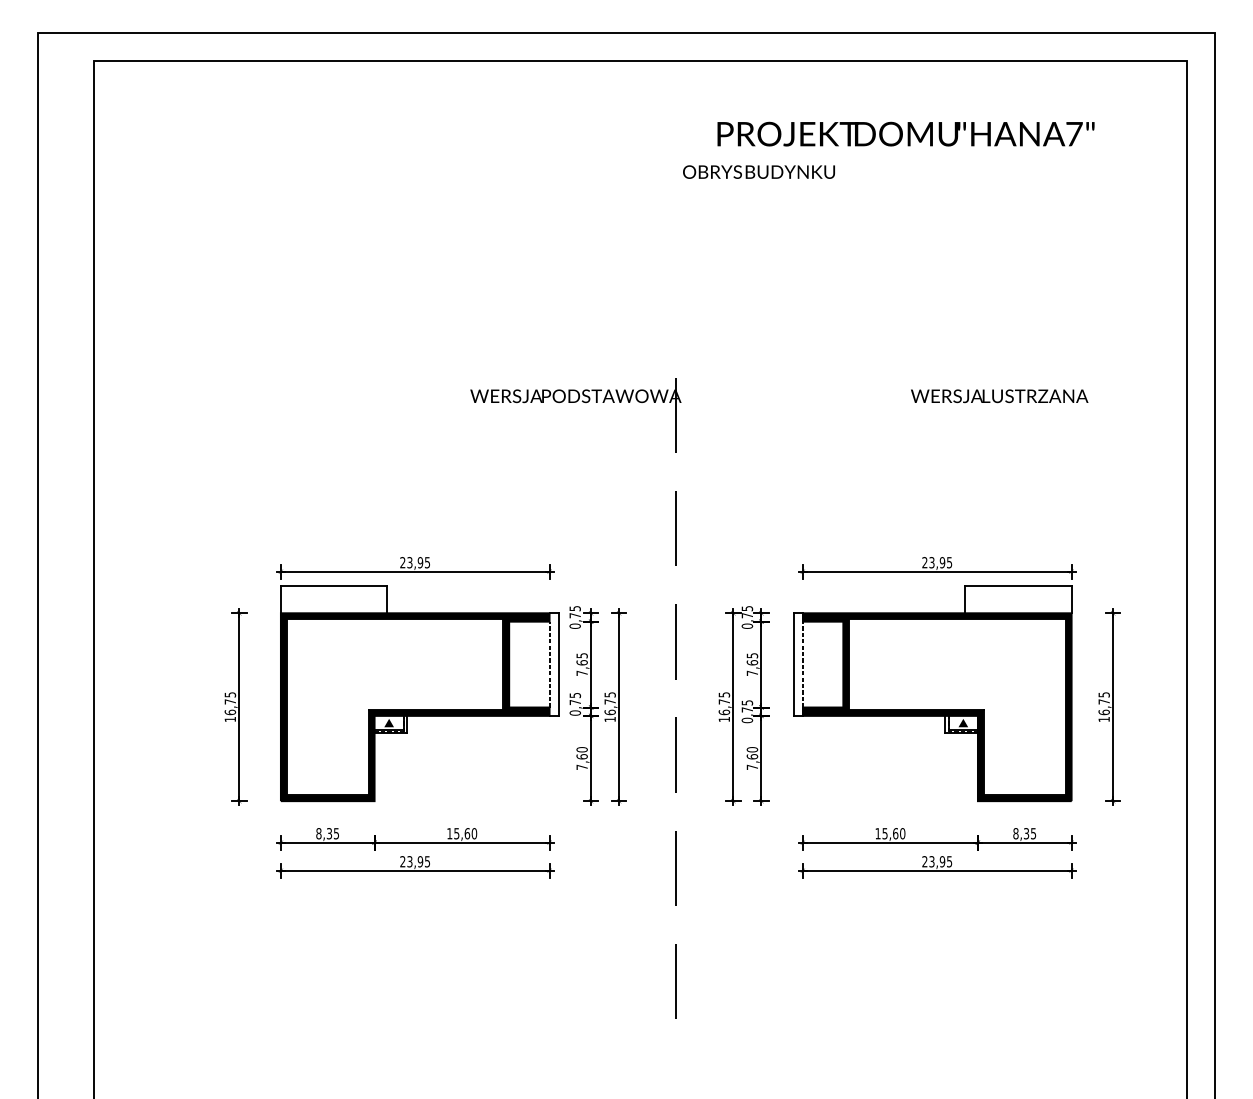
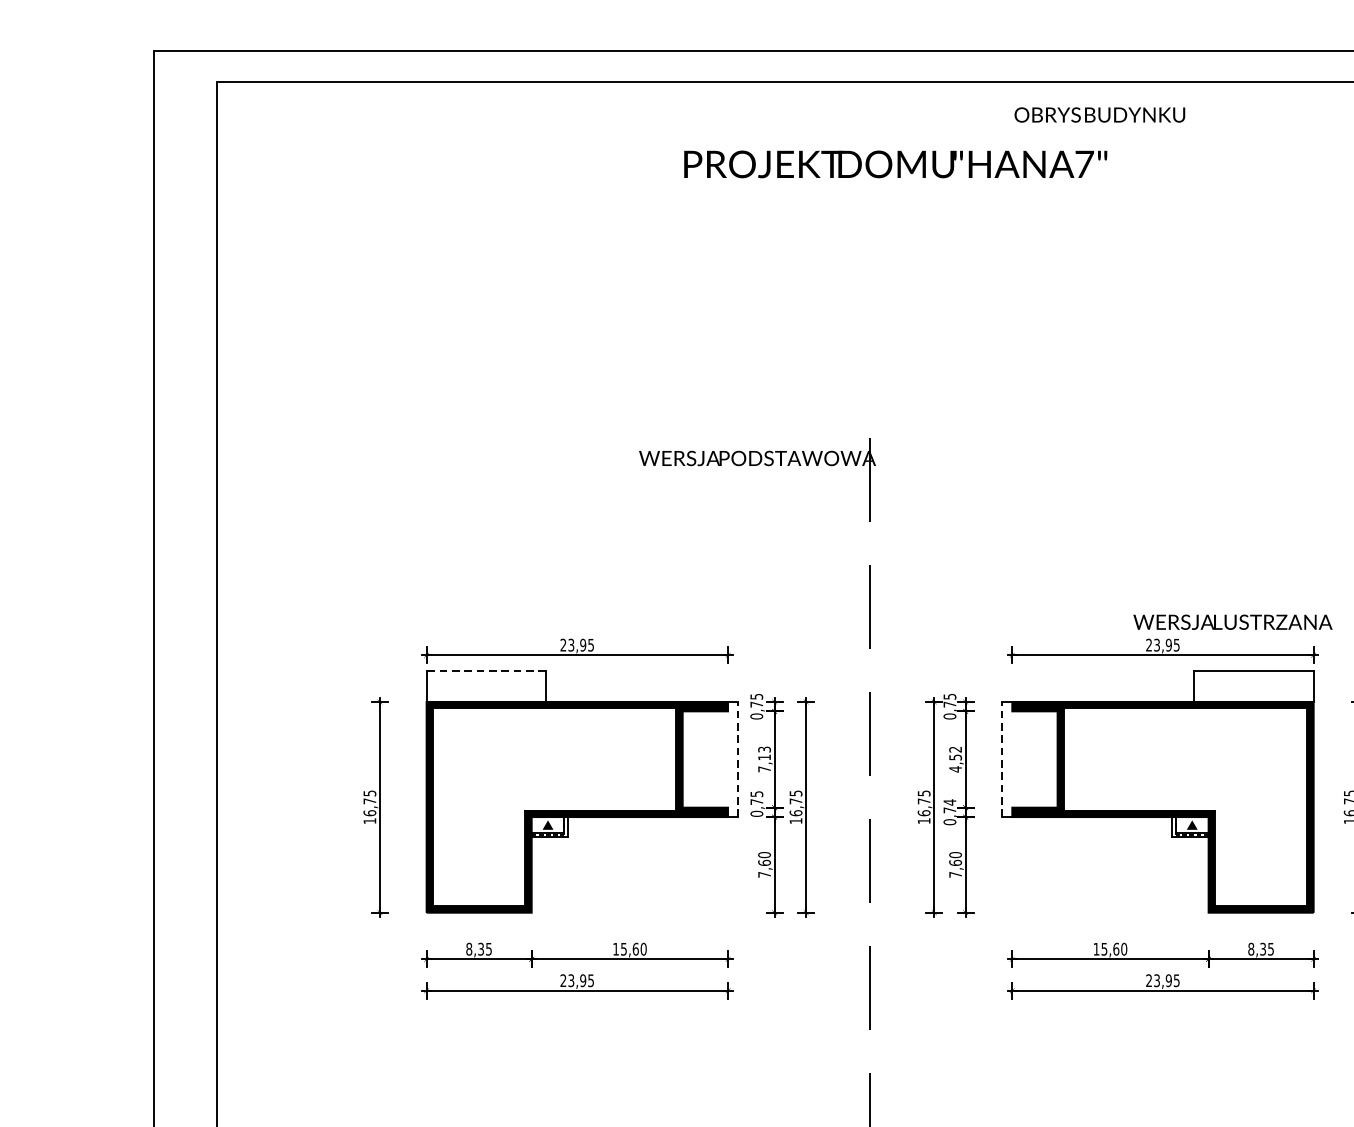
text: (905, 133) -> (895, 163), moved
text: (758, 171) -> (1099, 114), moved
text: (999, 396) -> (1232, 622), moved
line: (333, 585) -> (485, 670), solid -> dashed
text: (581, 659) -> (763, 753), 7,65 -> 7,13
line: (549, 664) -> (727, 759), removed
line: (558, 664) -> (738, 759), solid -> dashed
text: (752, 664) -> (955, 759), 7,65 -> 4,52
line: (793, 664) -> (1001, 759), solid -> dashed
line: (802, 664) -> (1011, 759), removed
text: (747, 702) -> (950, 802), 0,75 -> 0,74

